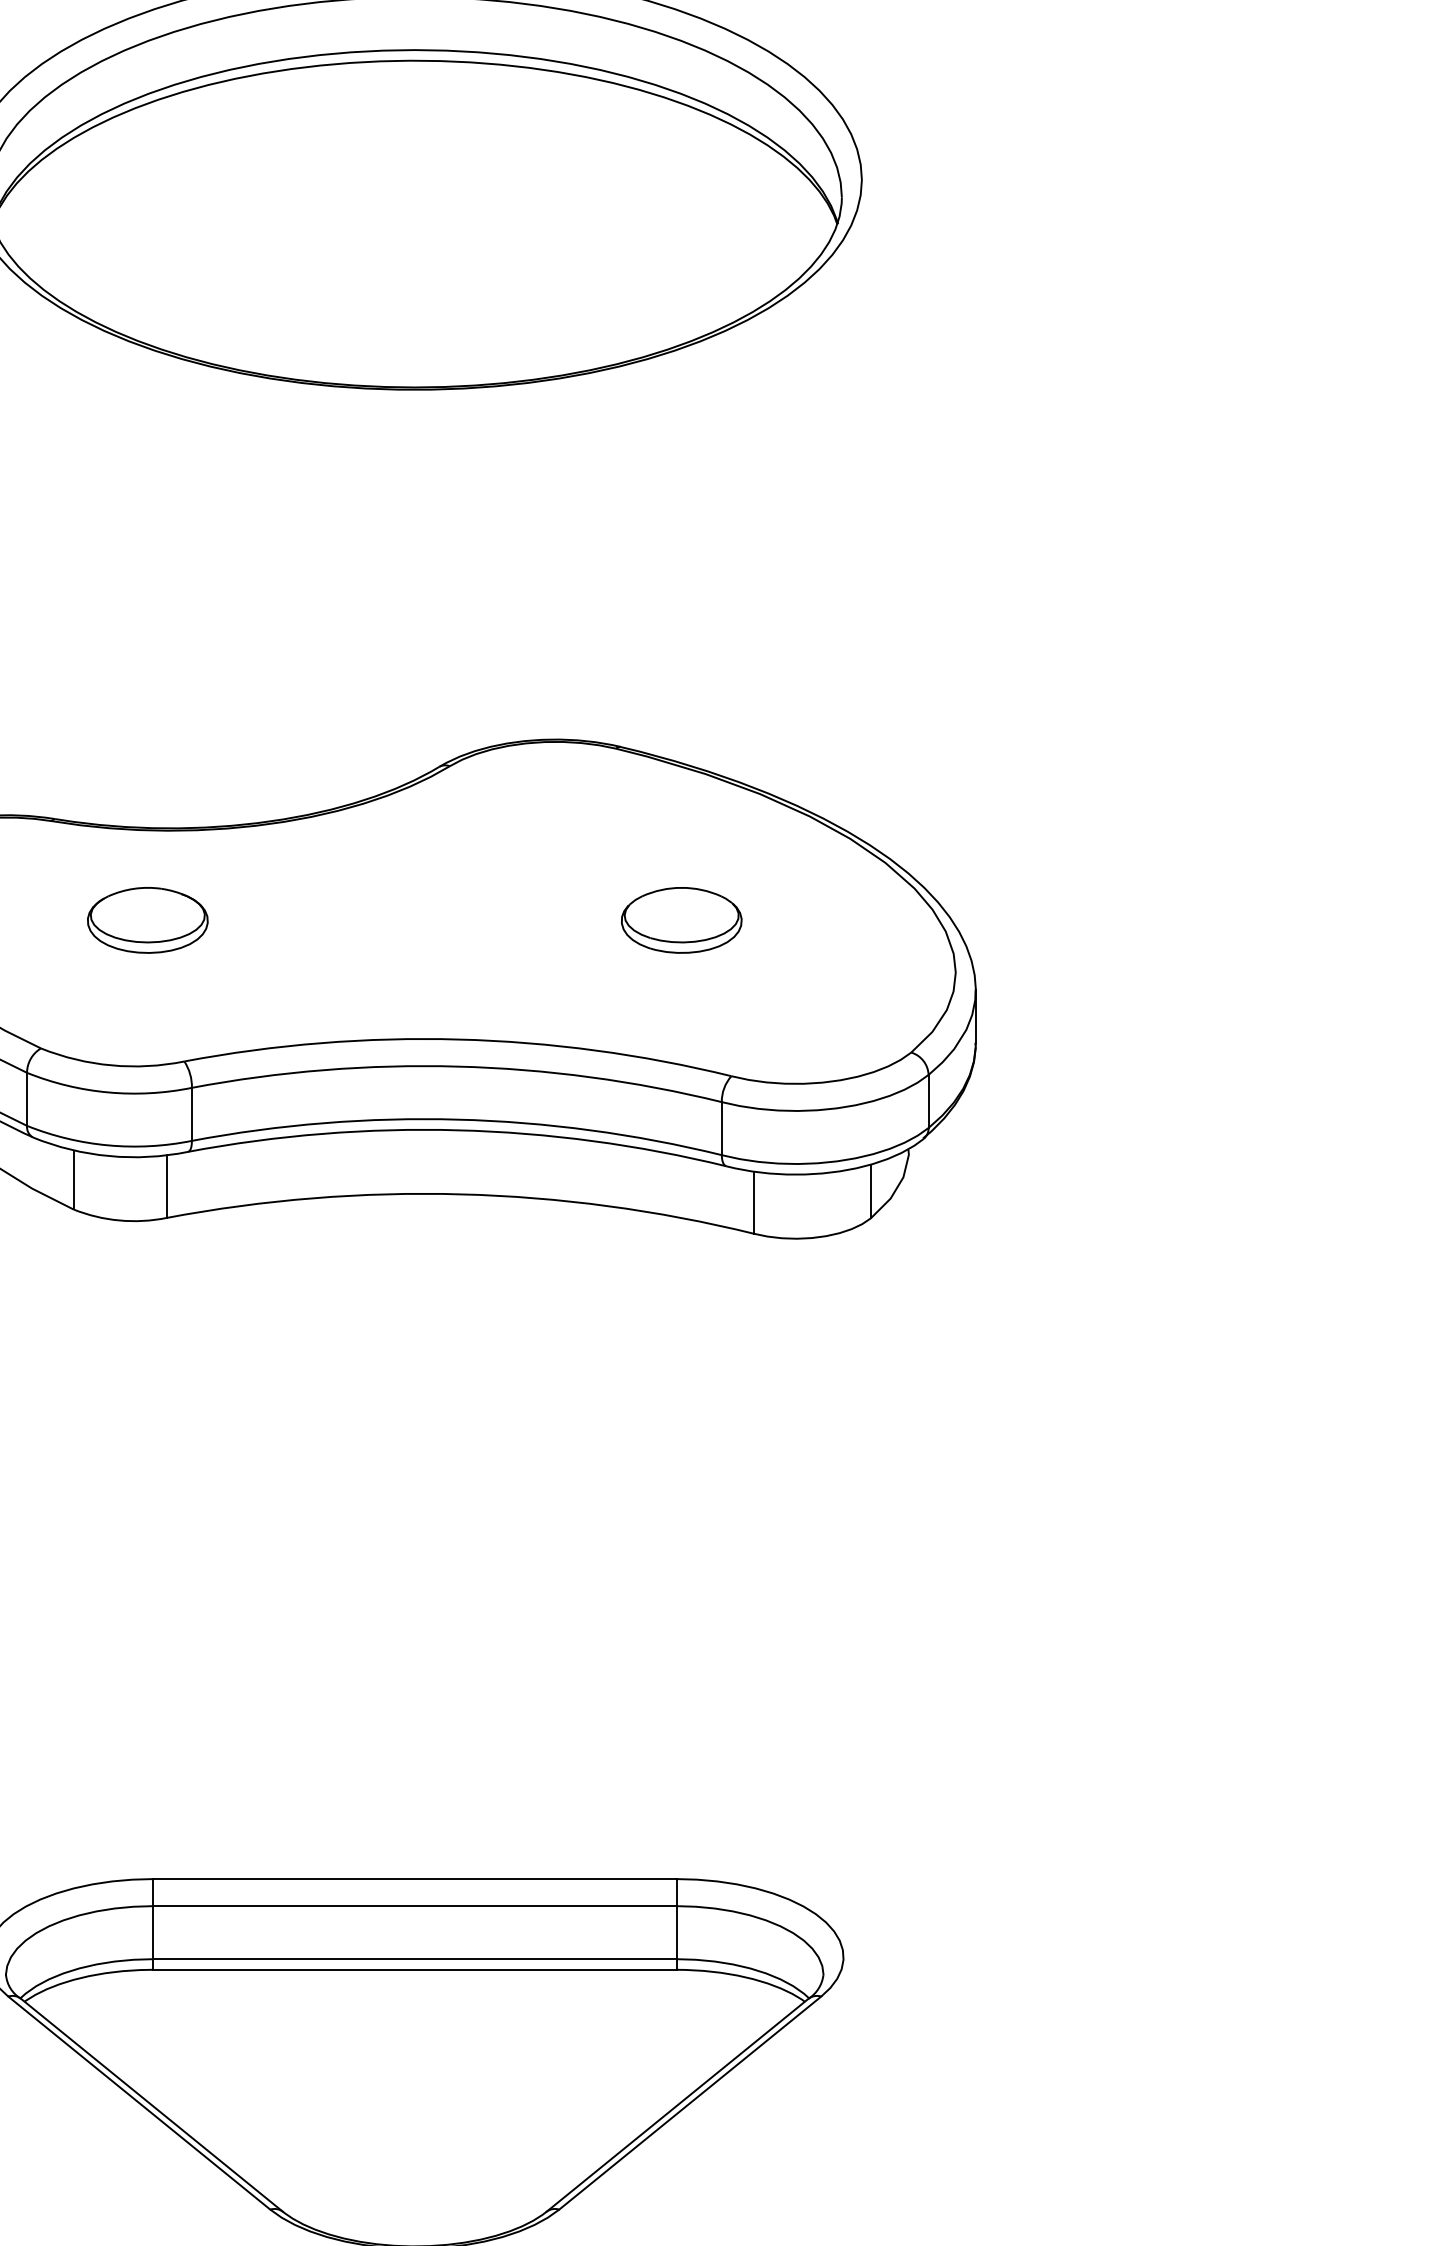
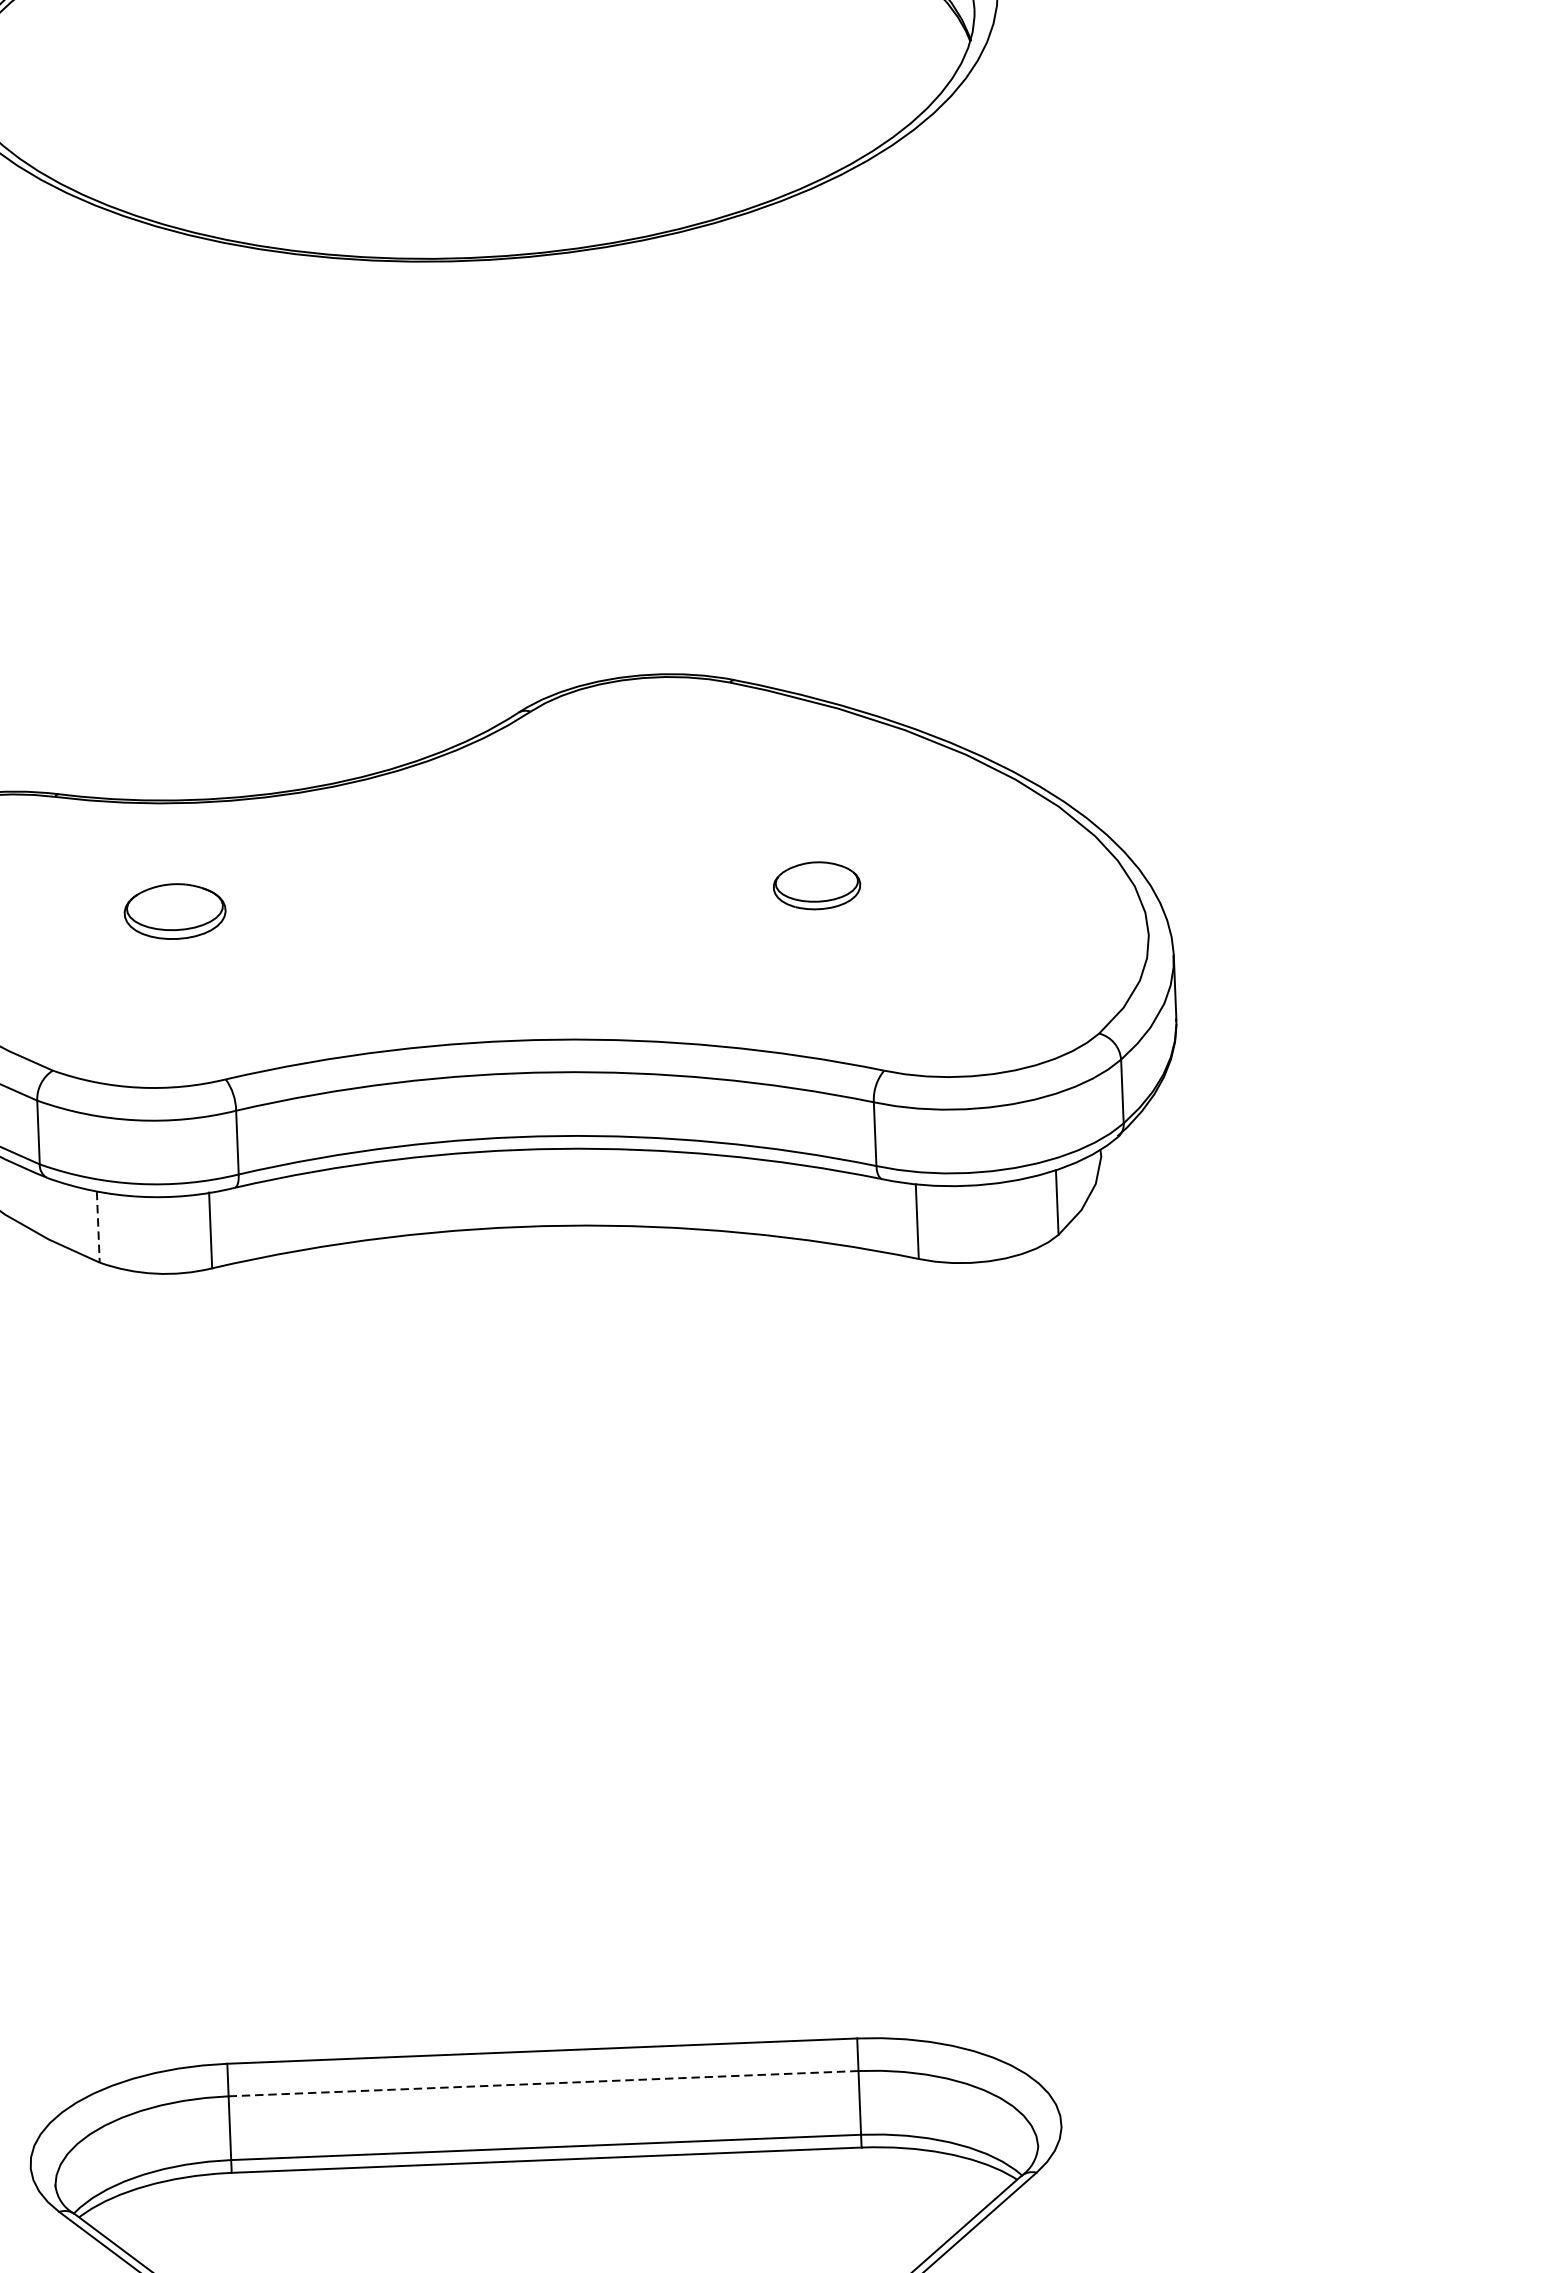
part: (147, 920) -> (174, 911), size x0.7
part: (681, 920) -> (816, 885), size x0.6
line: (73, 1180) -> (98, 1227), solid -> dashed
line: (414, 1906) -> (543, 2084), solid -> dashed

